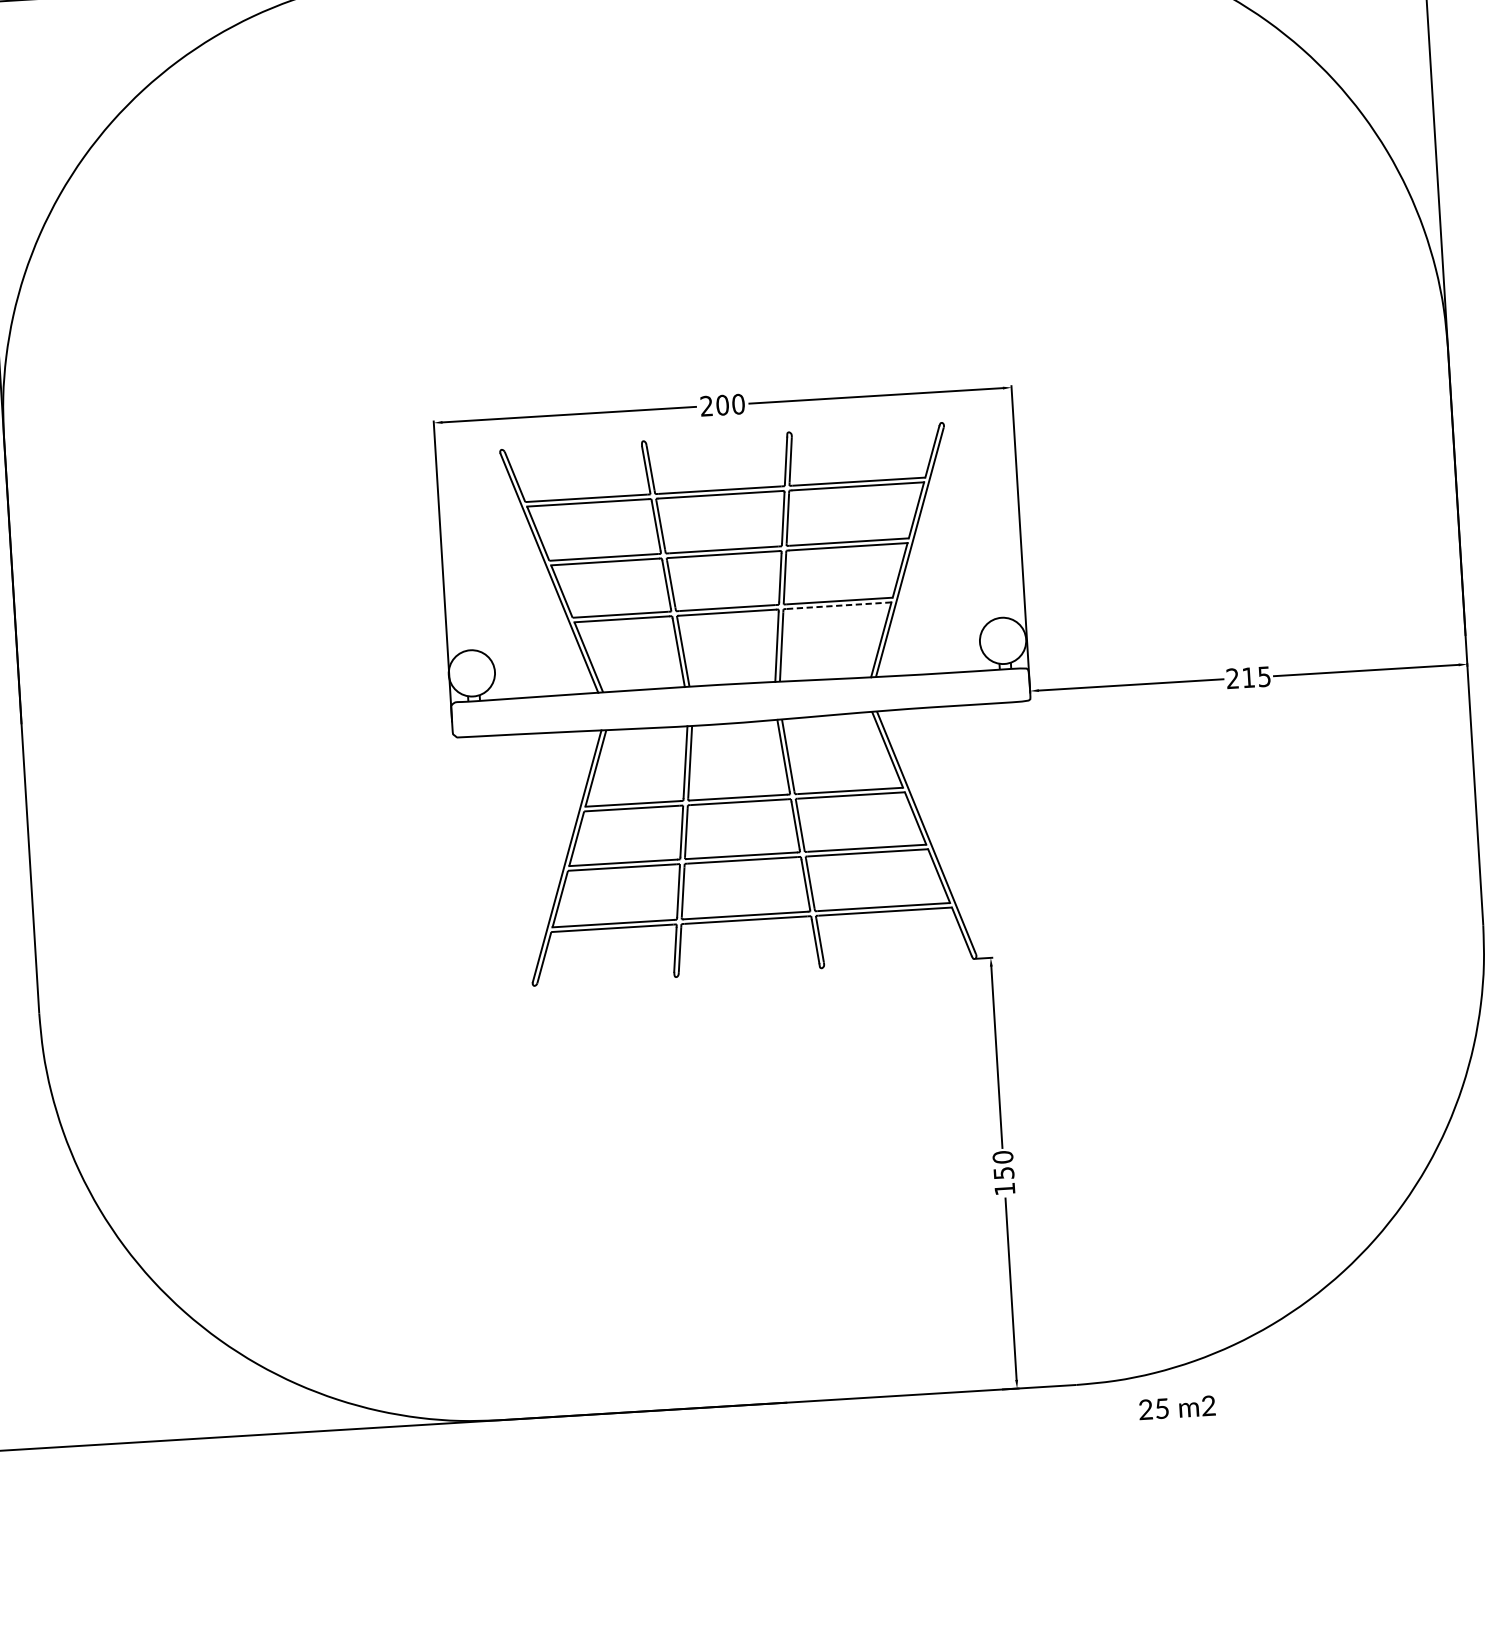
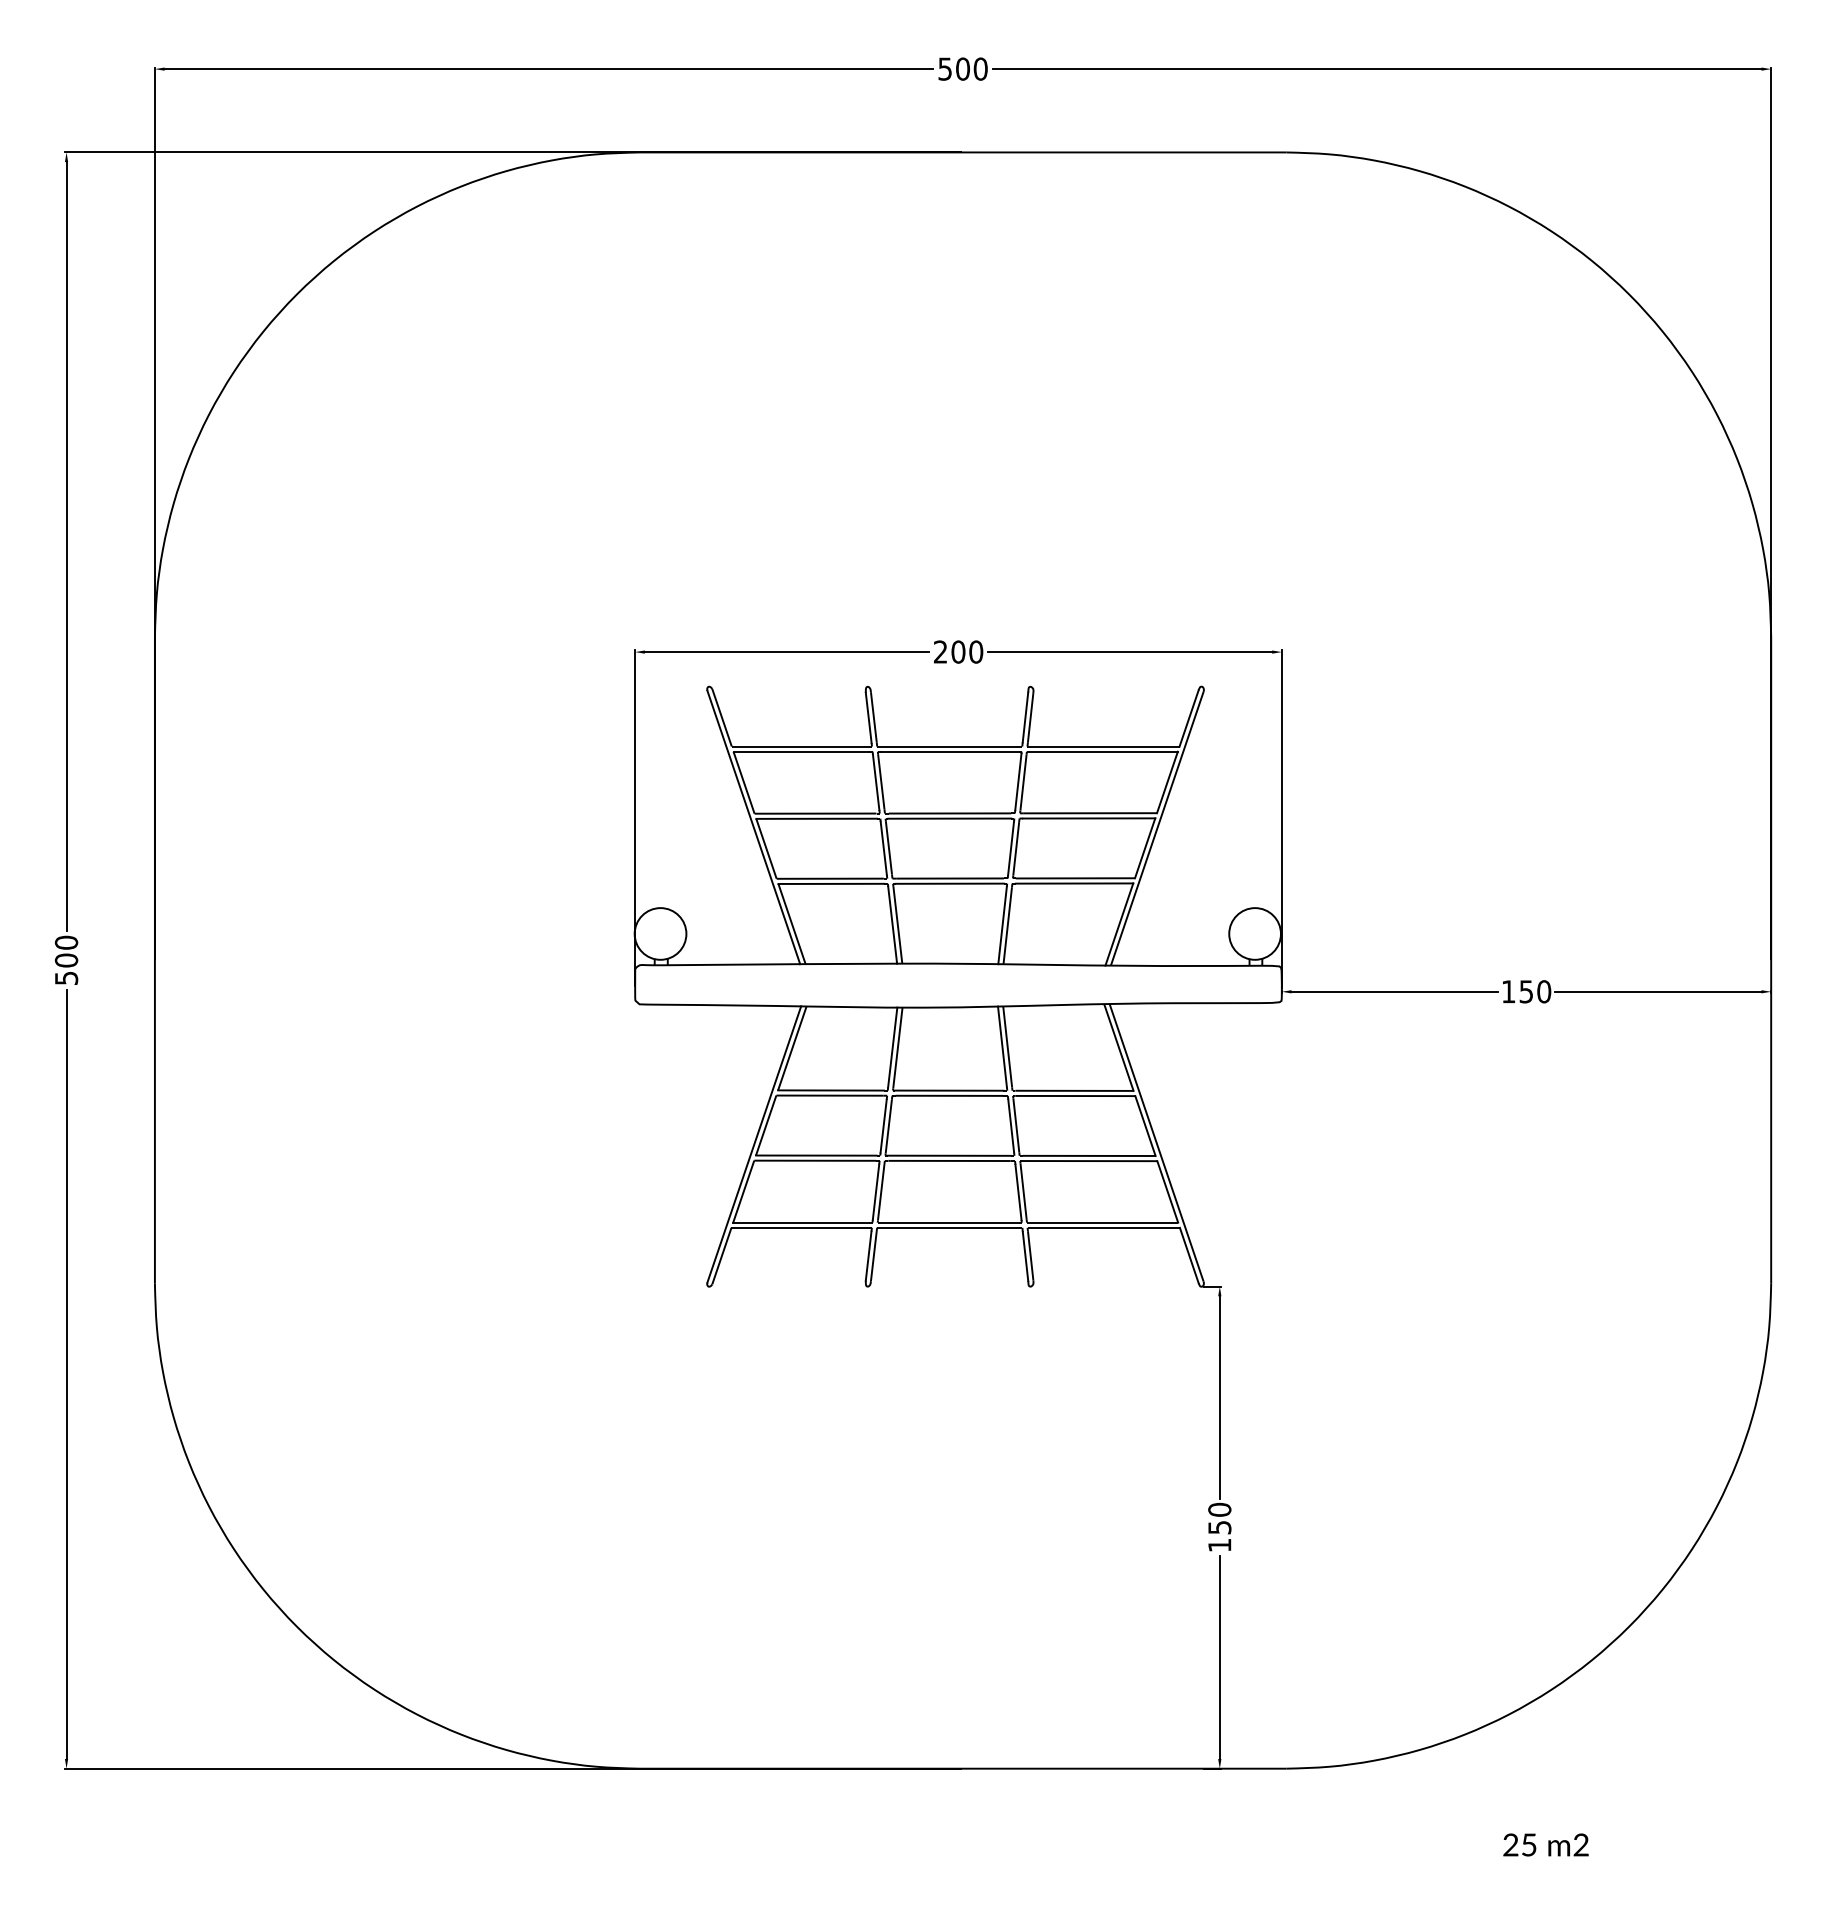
line: (838, 605) -> (1074, 883), dashed -> solid
text: (1248, 677) -> (1526, 991), 215 -> 150
text: (1176, 1407) -> (1545, 1844), moved

